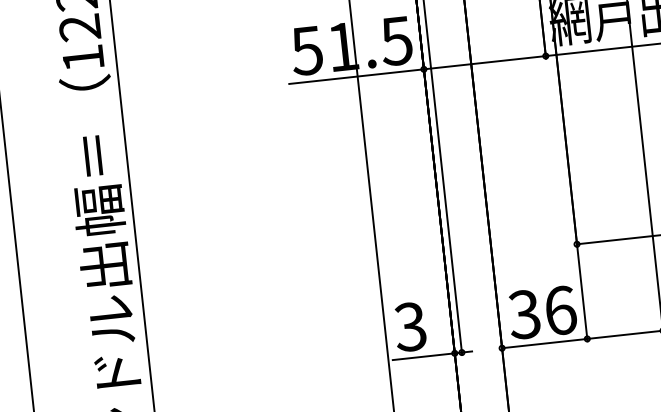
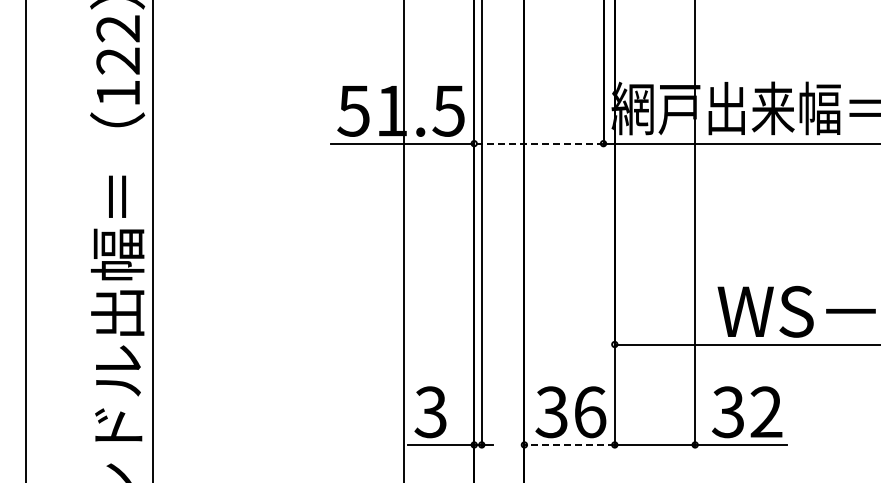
line: (484, 62) -> (538, 143), solid -> dashed
line: (544, 343) -> (569, 444), solid -> dashed

